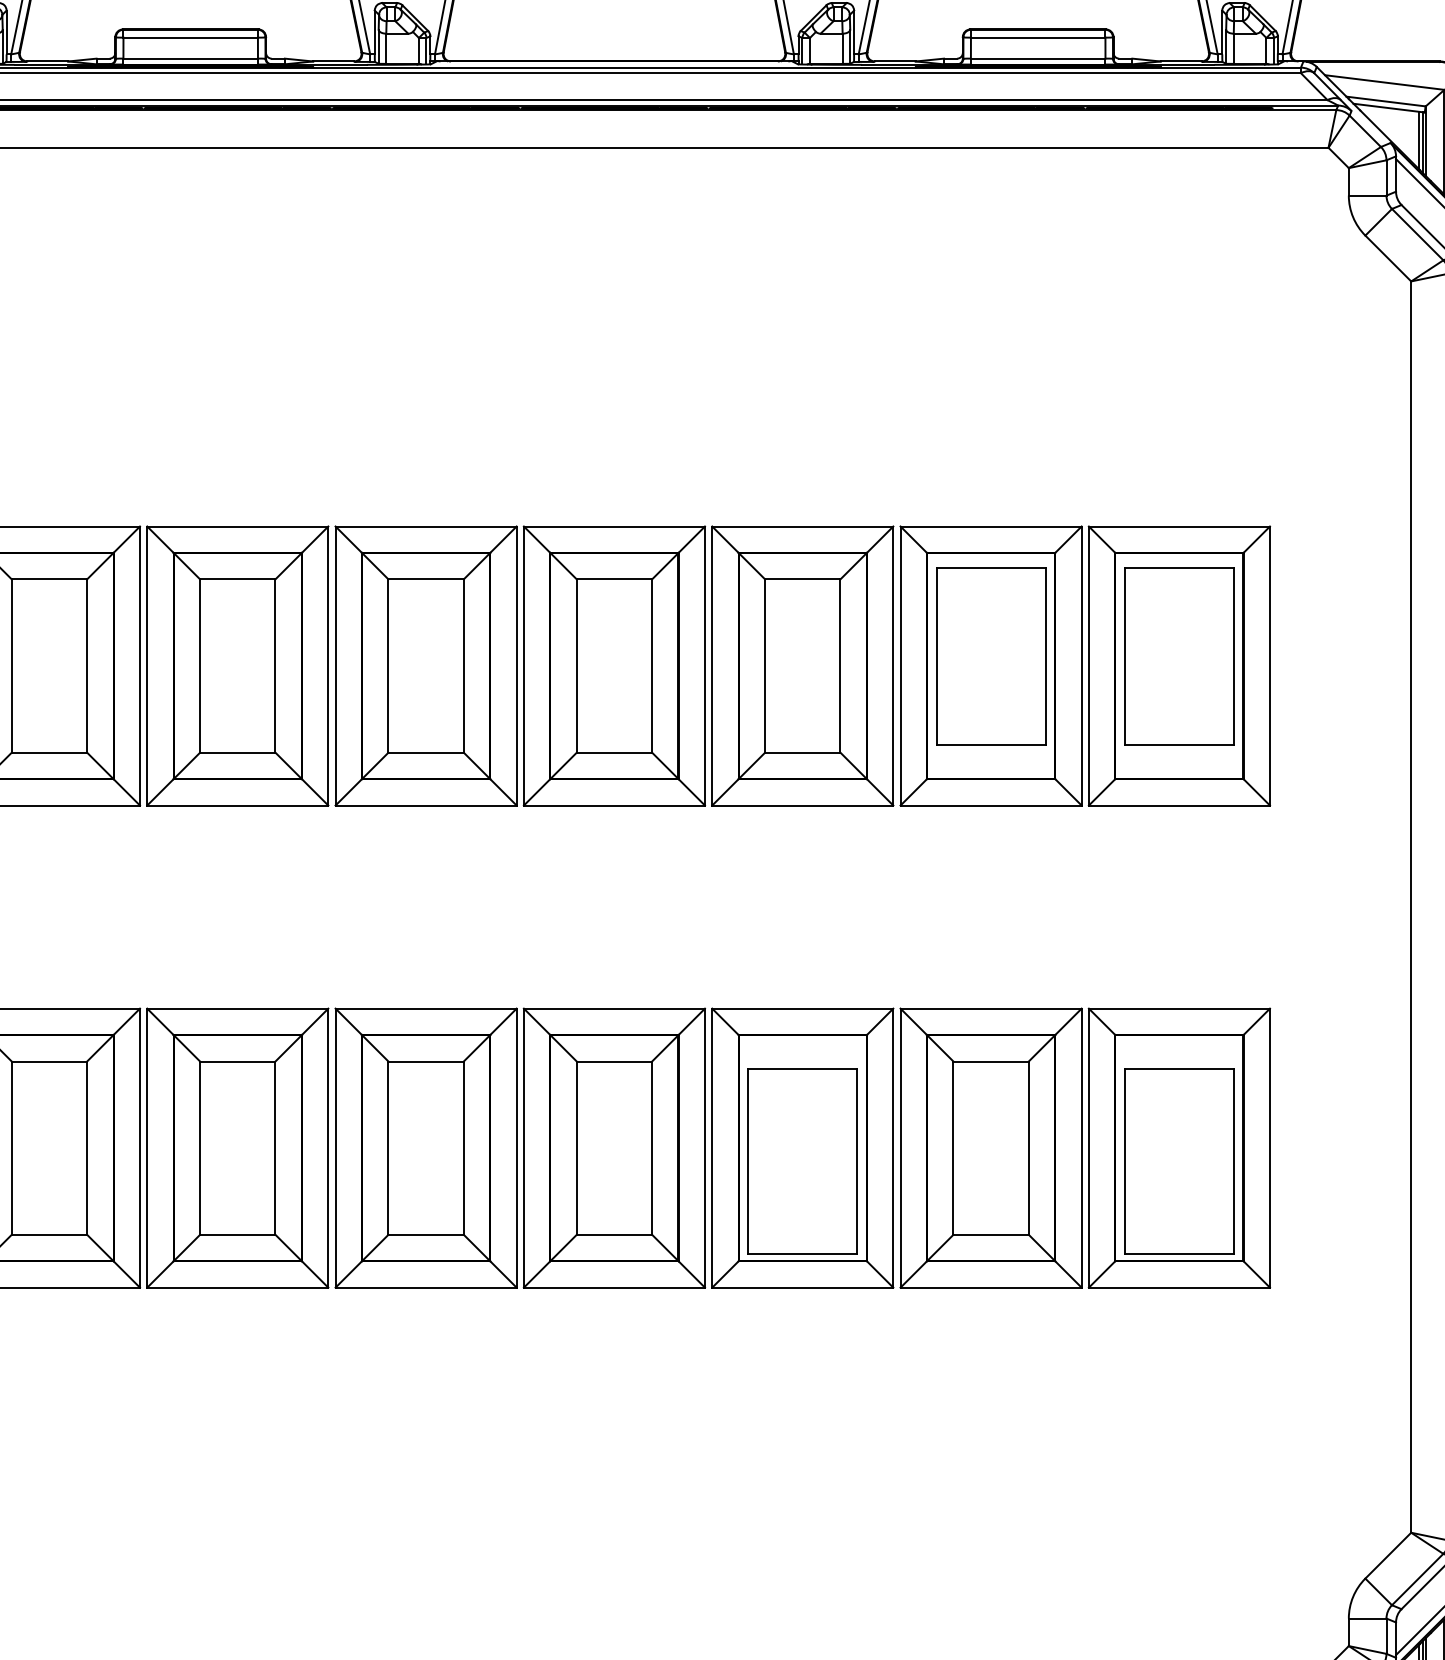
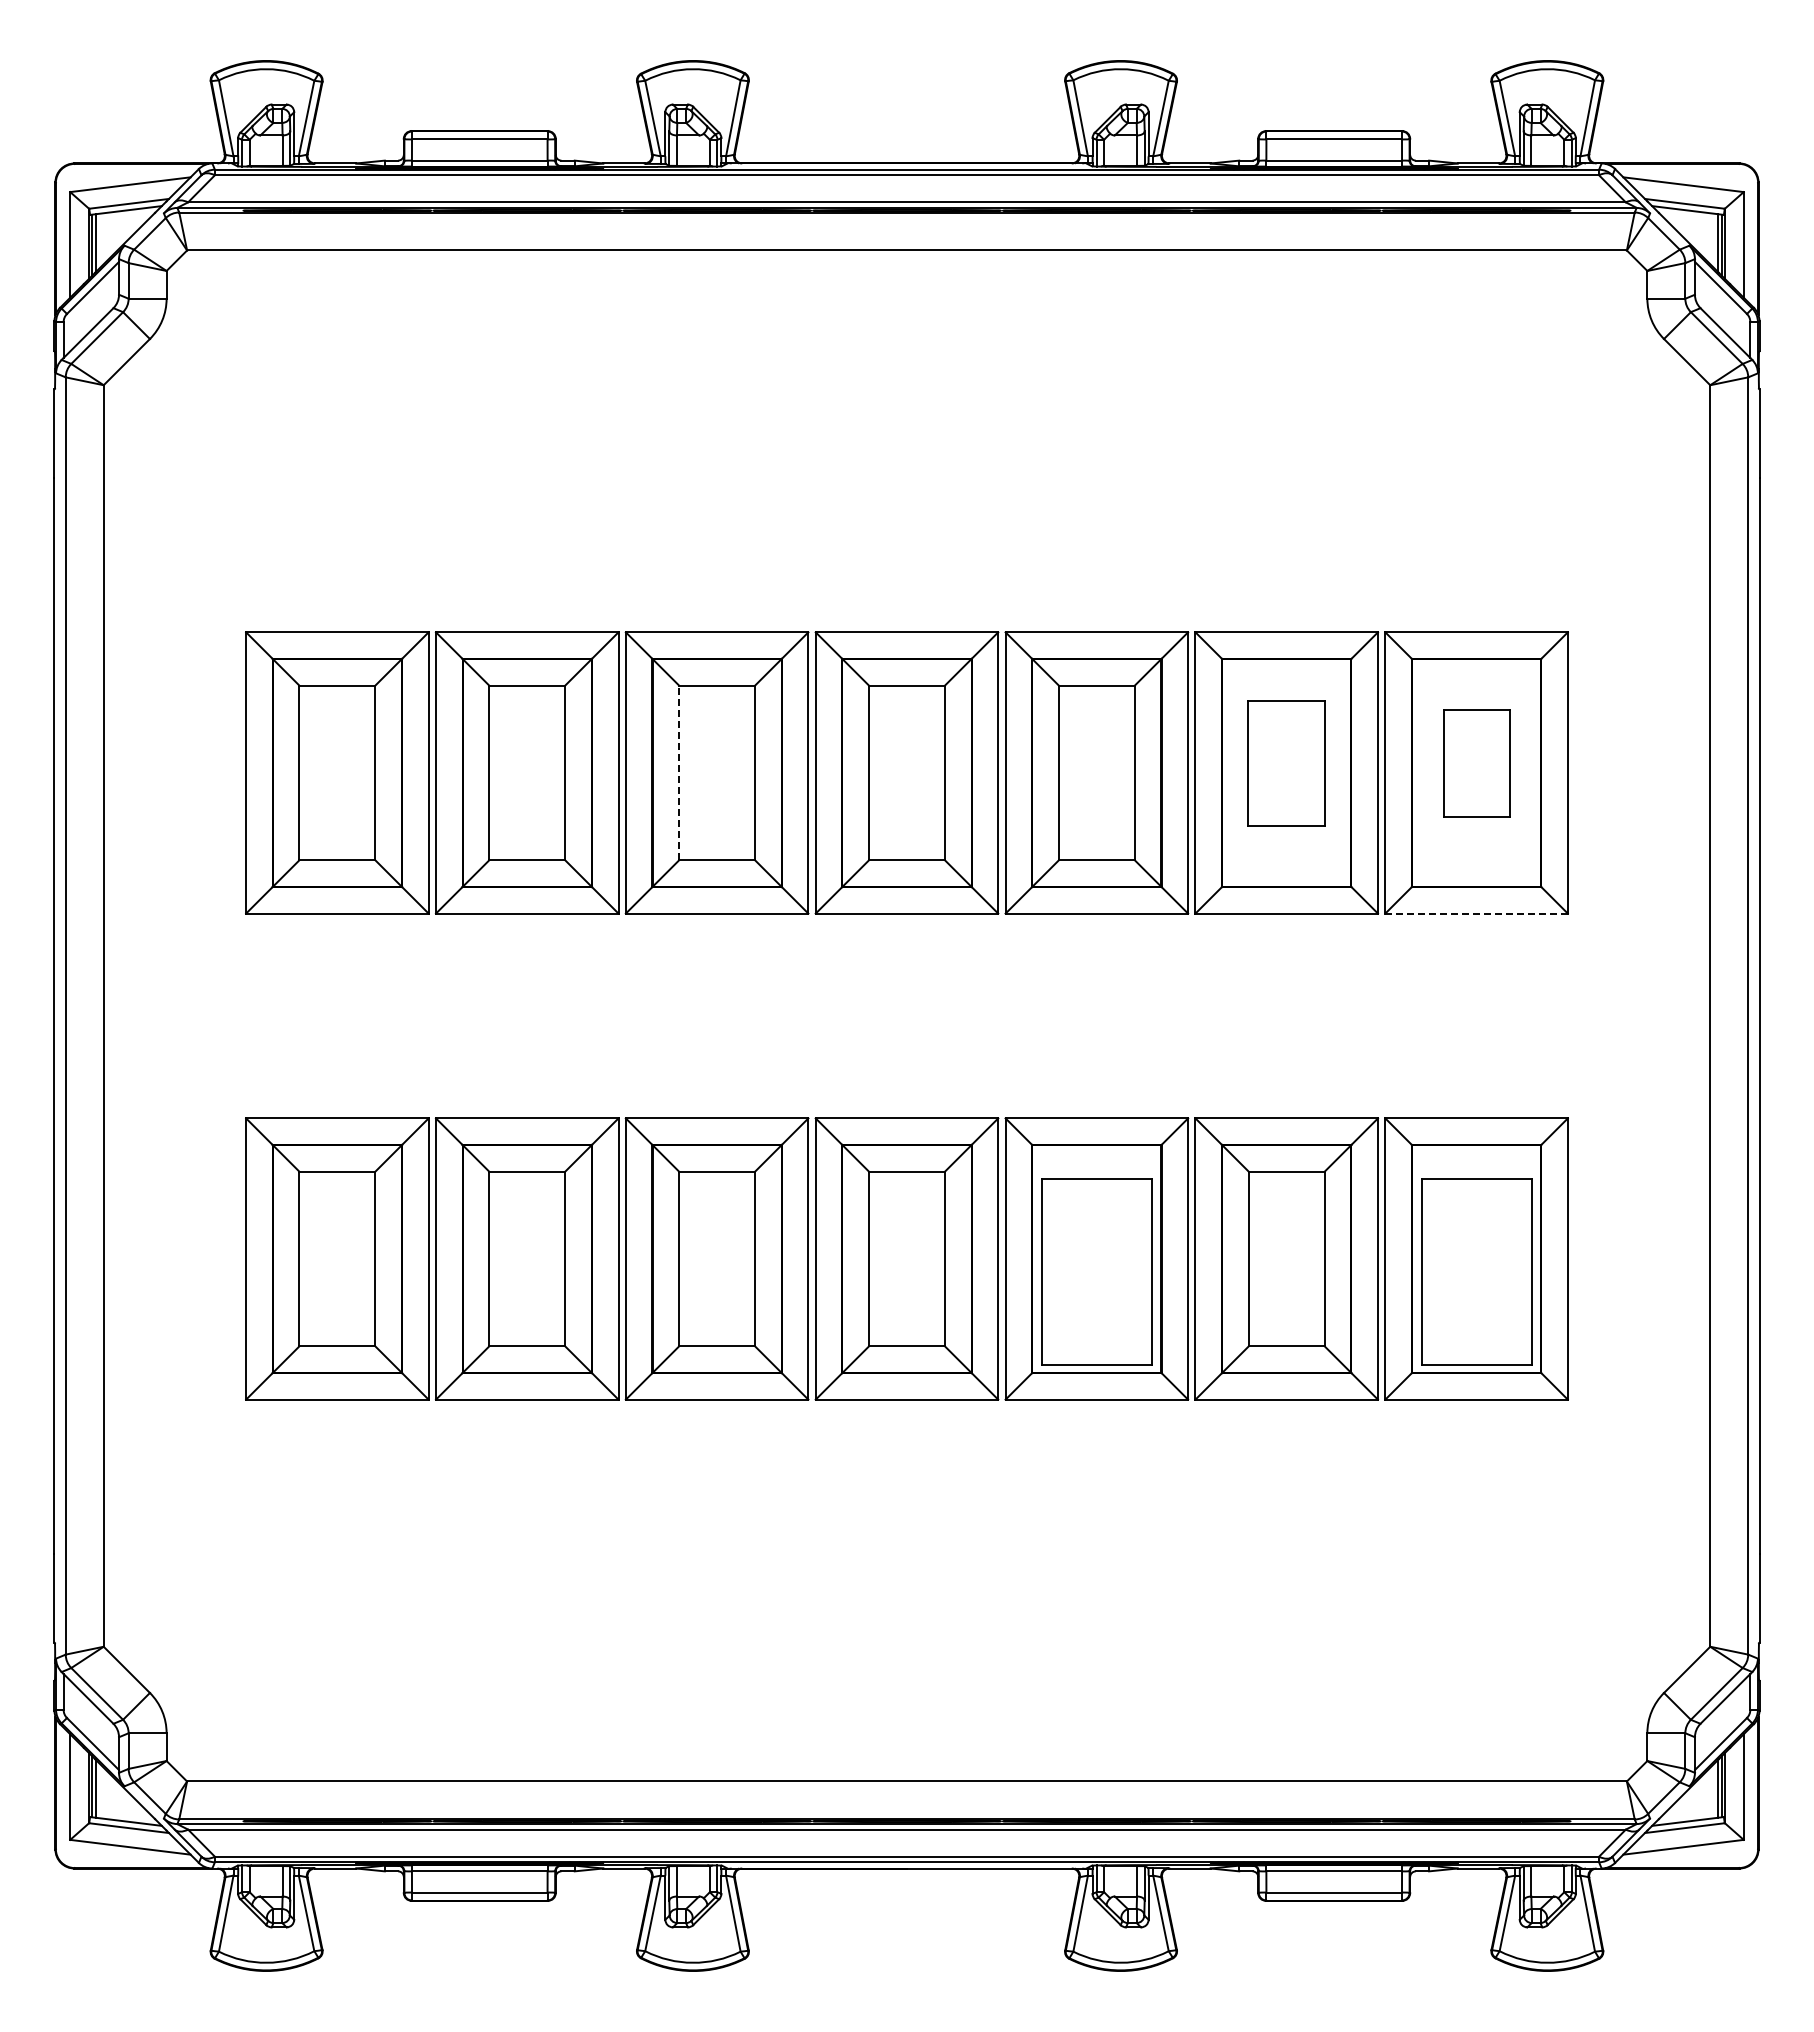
part: (990, 656) -> (1286, 763), size x0.7
part: (1179, 656) -> (1476, 763), size x0.6
line: (388, 665) -> (679, 772), solid -> dashed
line: (1179, 805) -> (1476, 913), solid -> dashed

